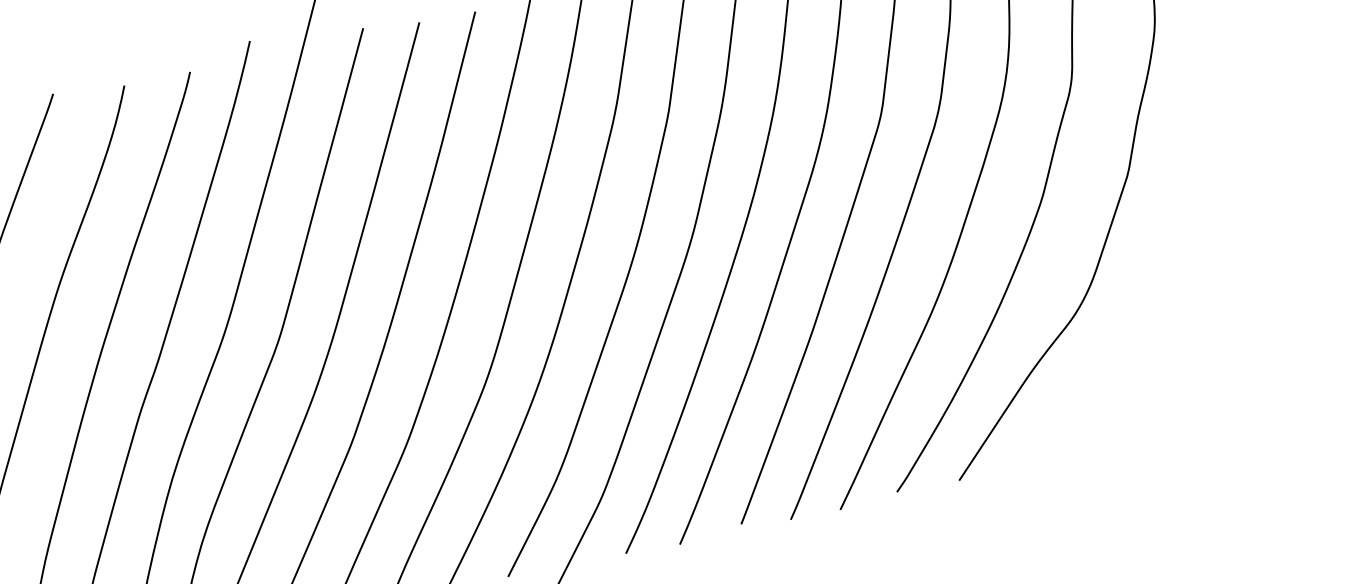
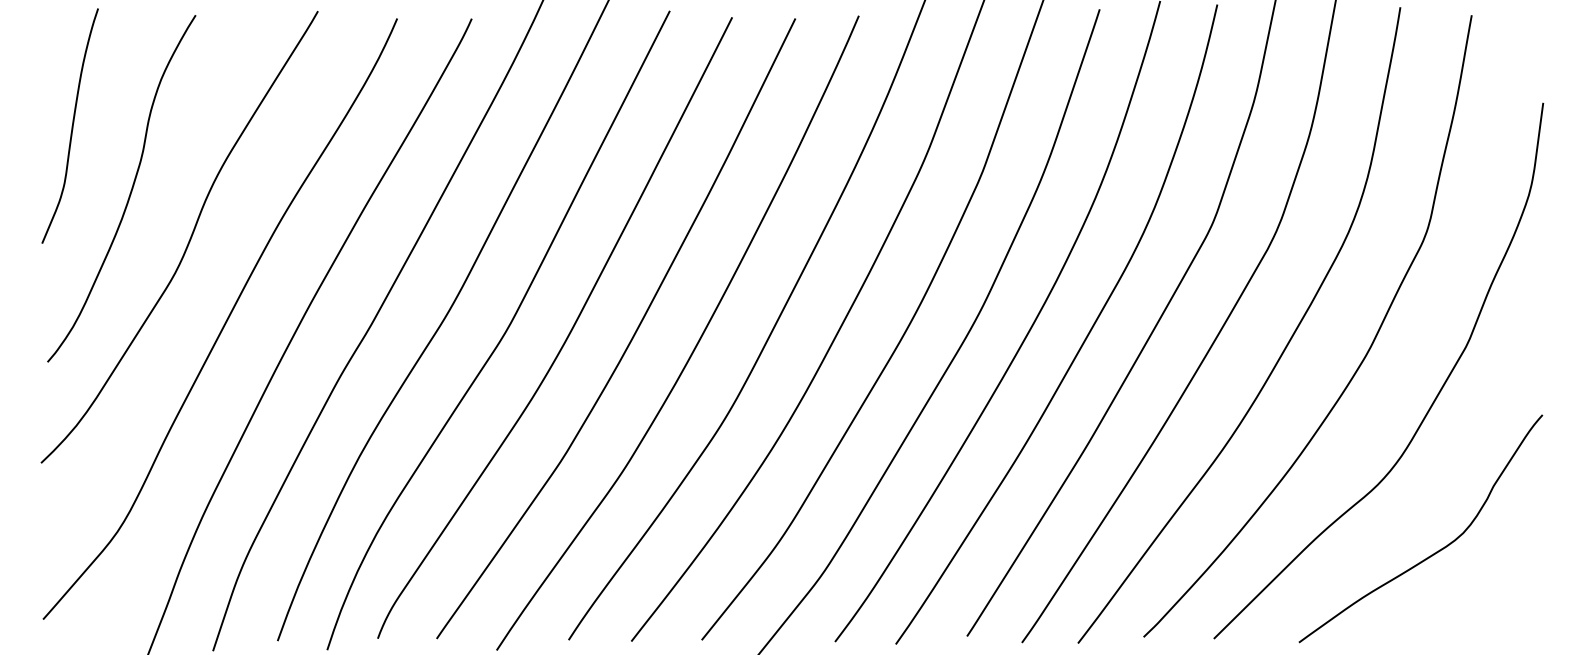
curve: (1137, 363) -> (1434, 552), added

